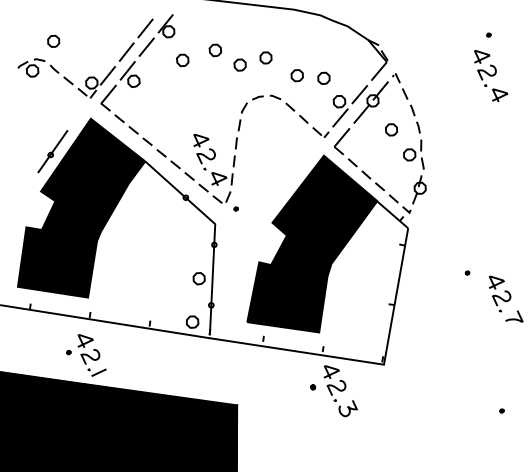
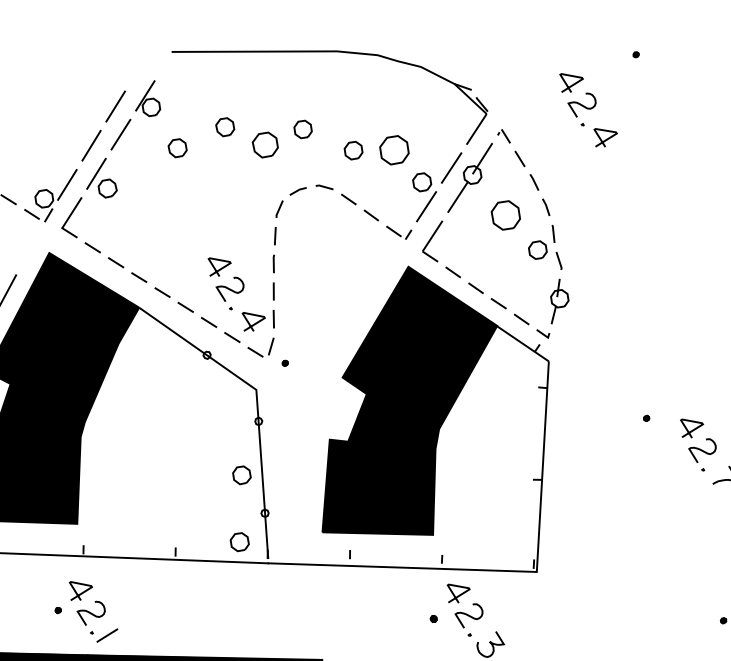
part: (239, 64) -> (264, 144), size x1.4
part: (491, 75) -> (589, 108), moved
part: (323, 77) -> (393, 148), size x1.6
part: (391, 129) -> (505, 215), size x1.6

